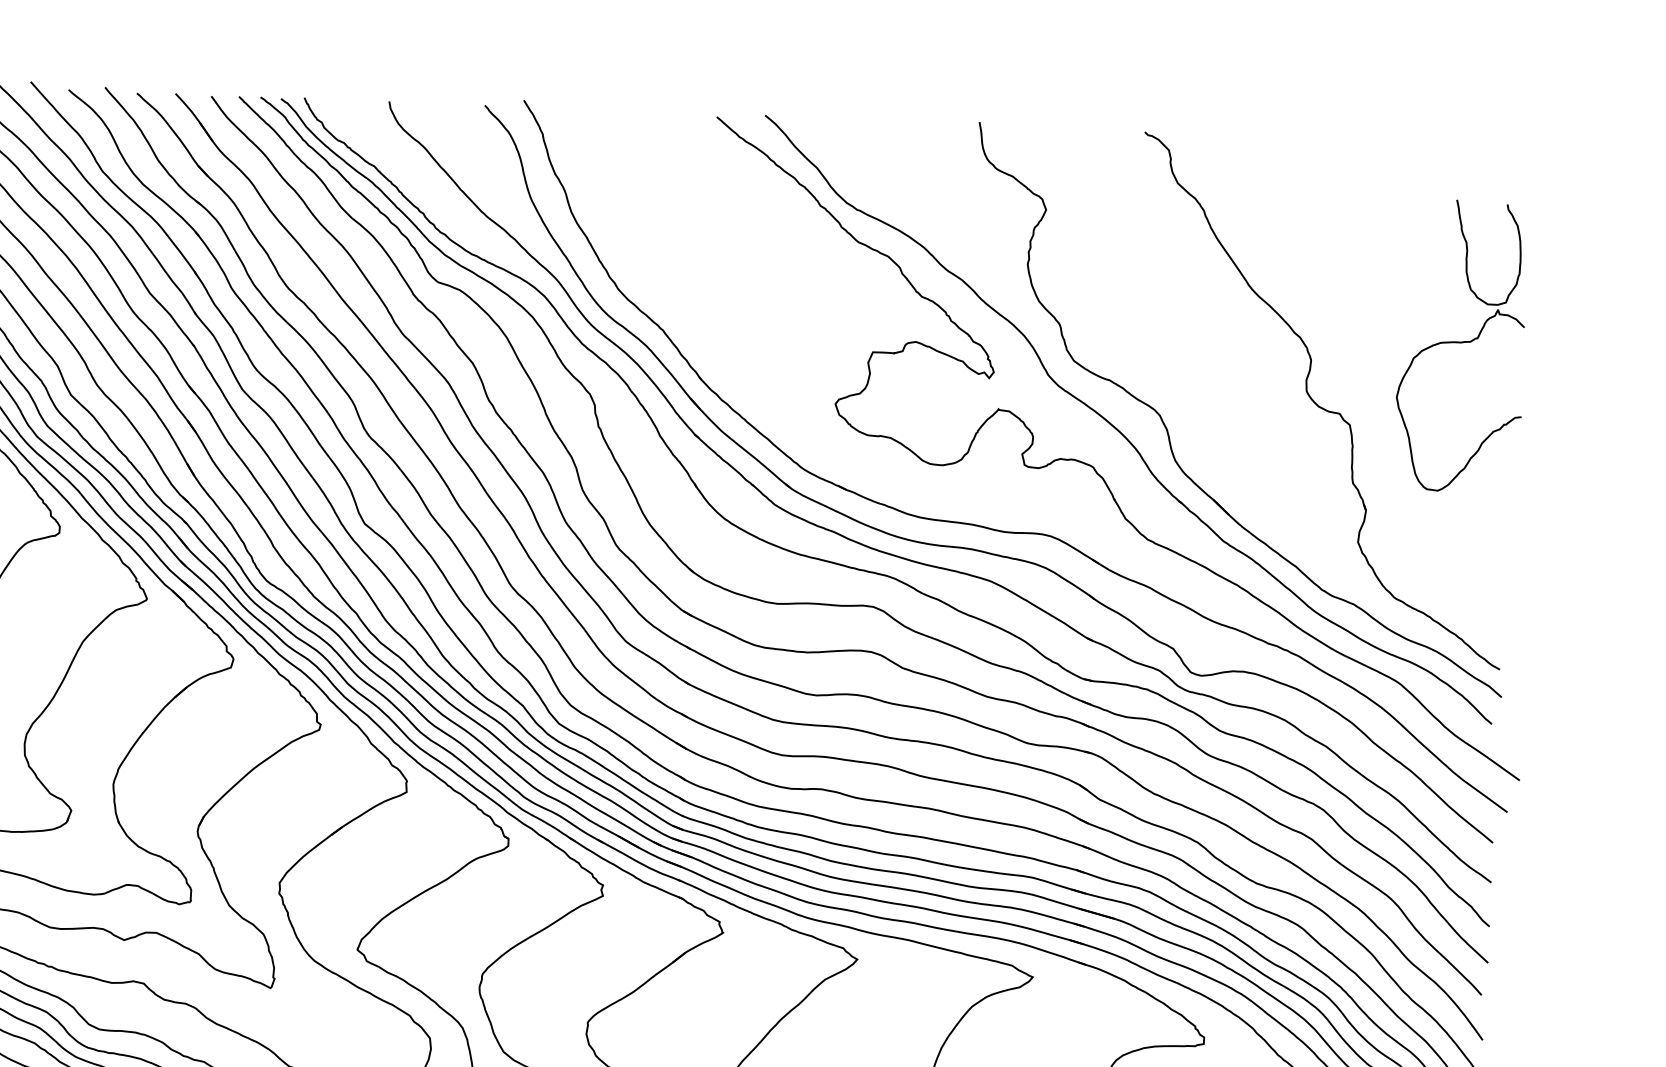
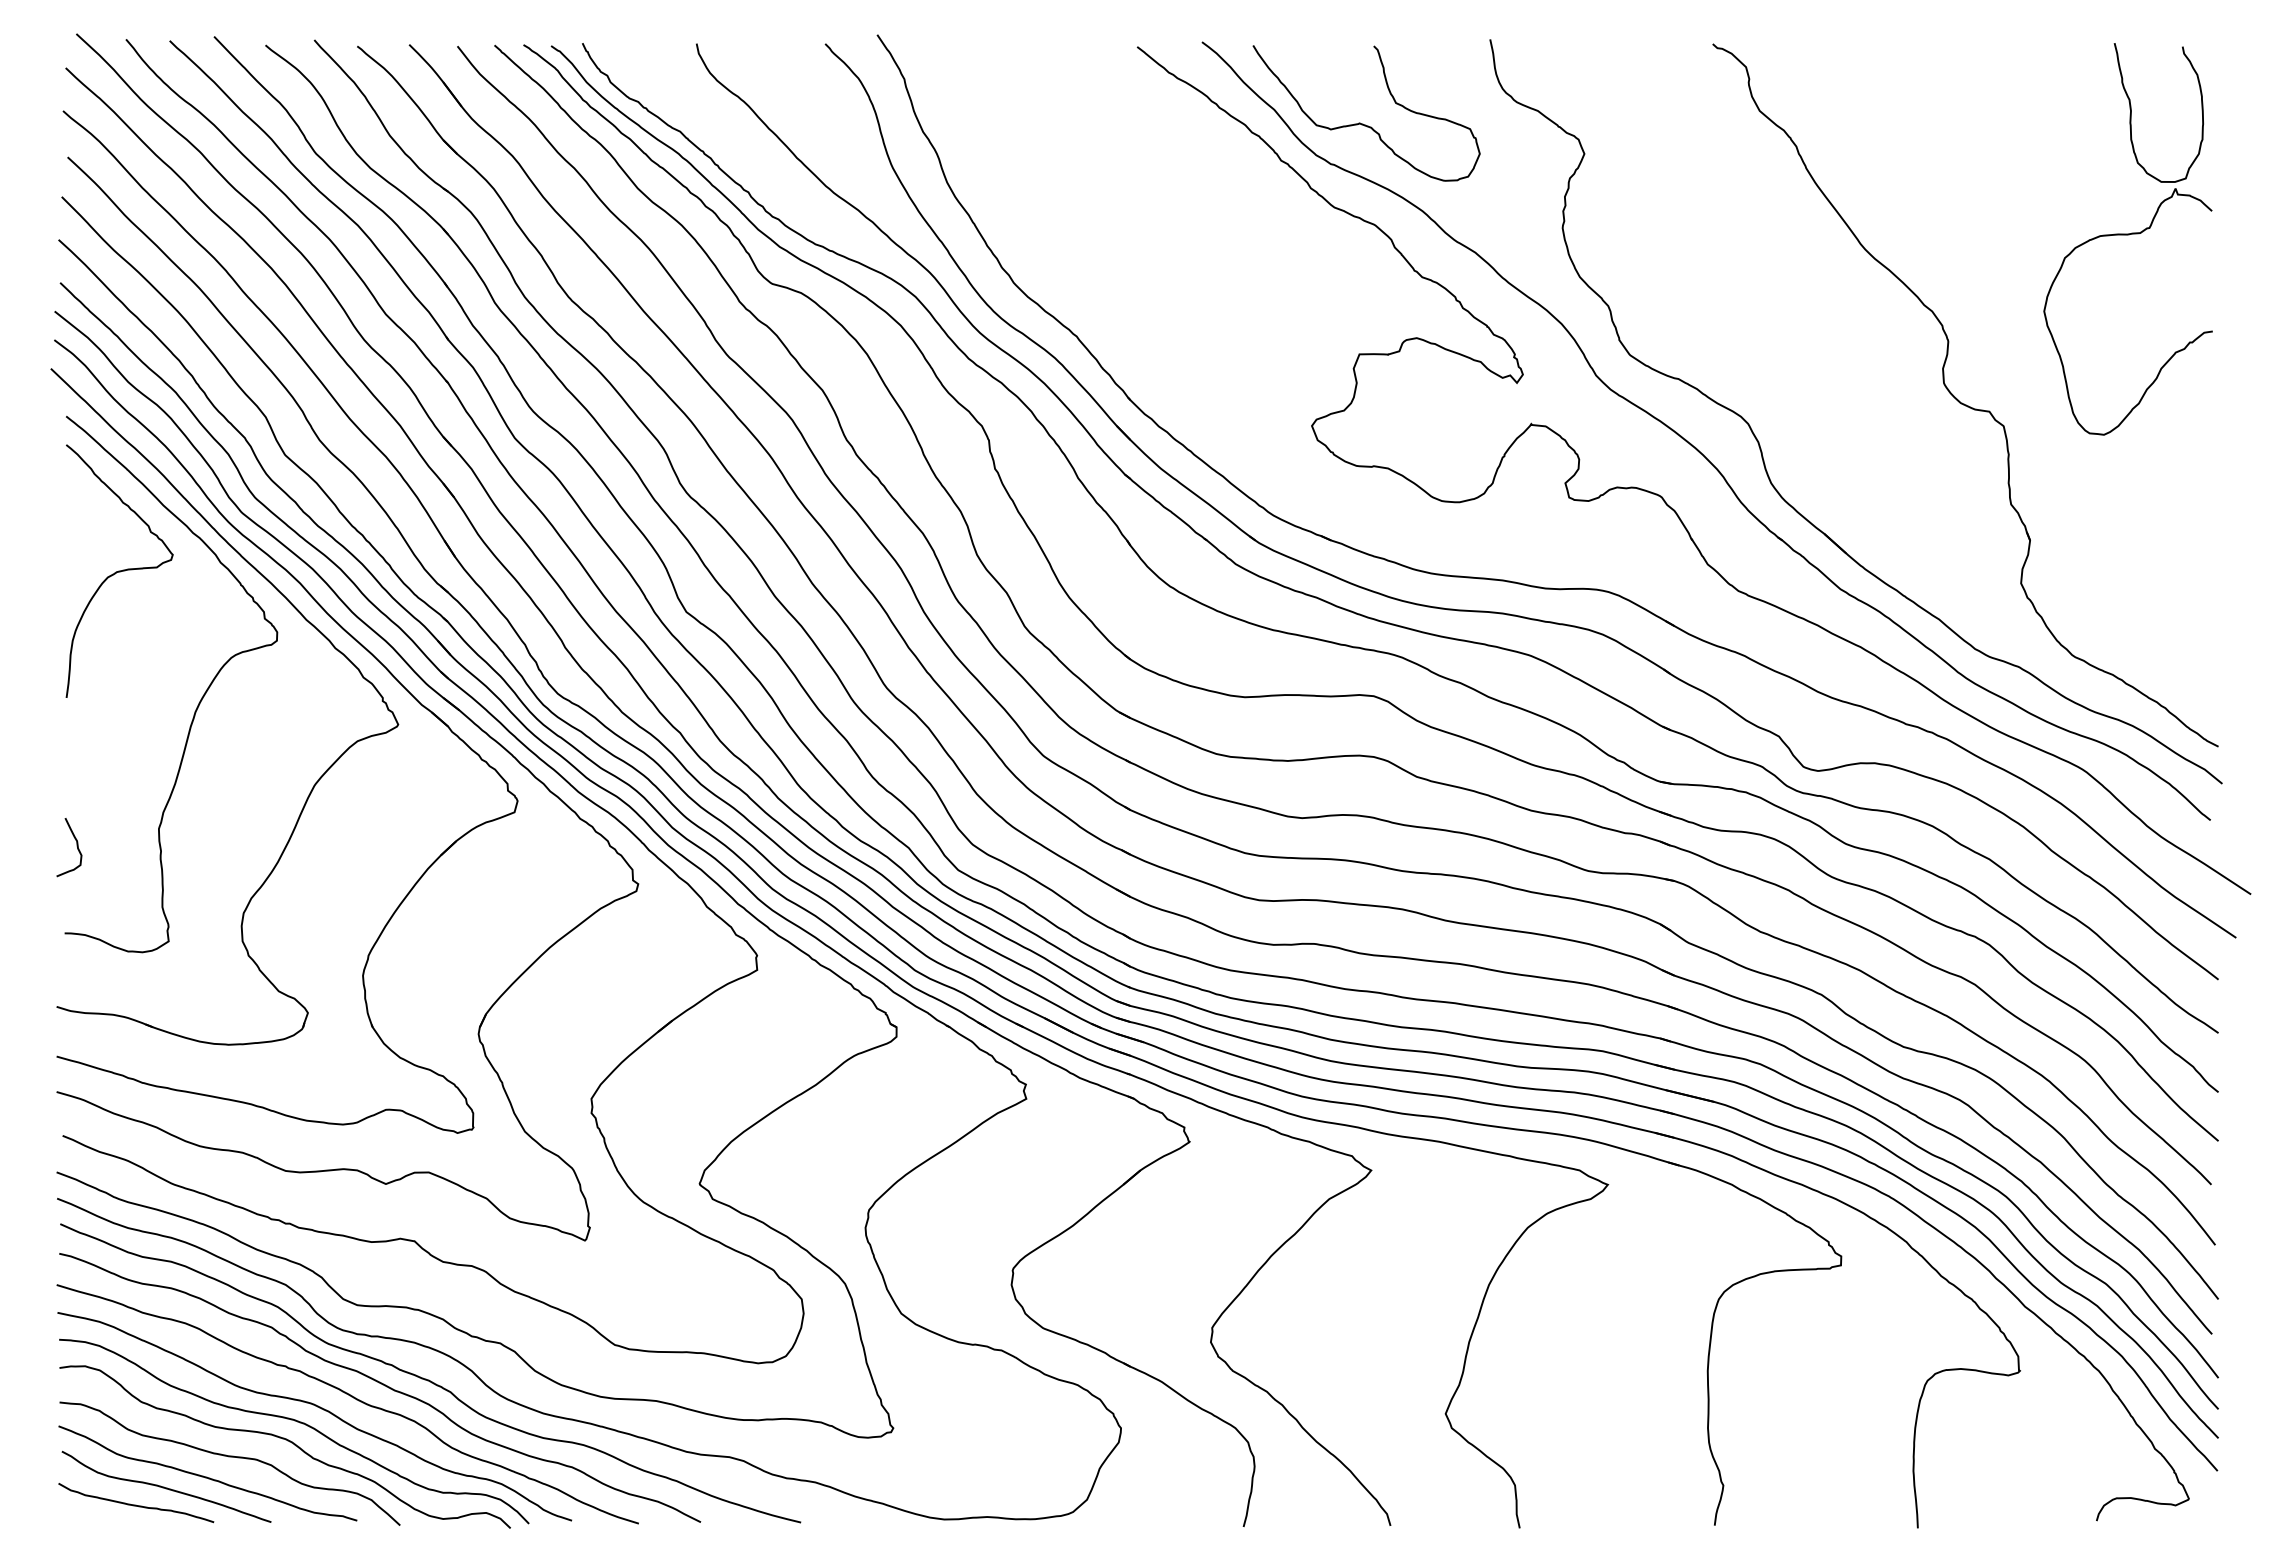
curve: (882, 180) -> (1363, 123), added
part: (1460, 346) -> (2127, 239), moved

